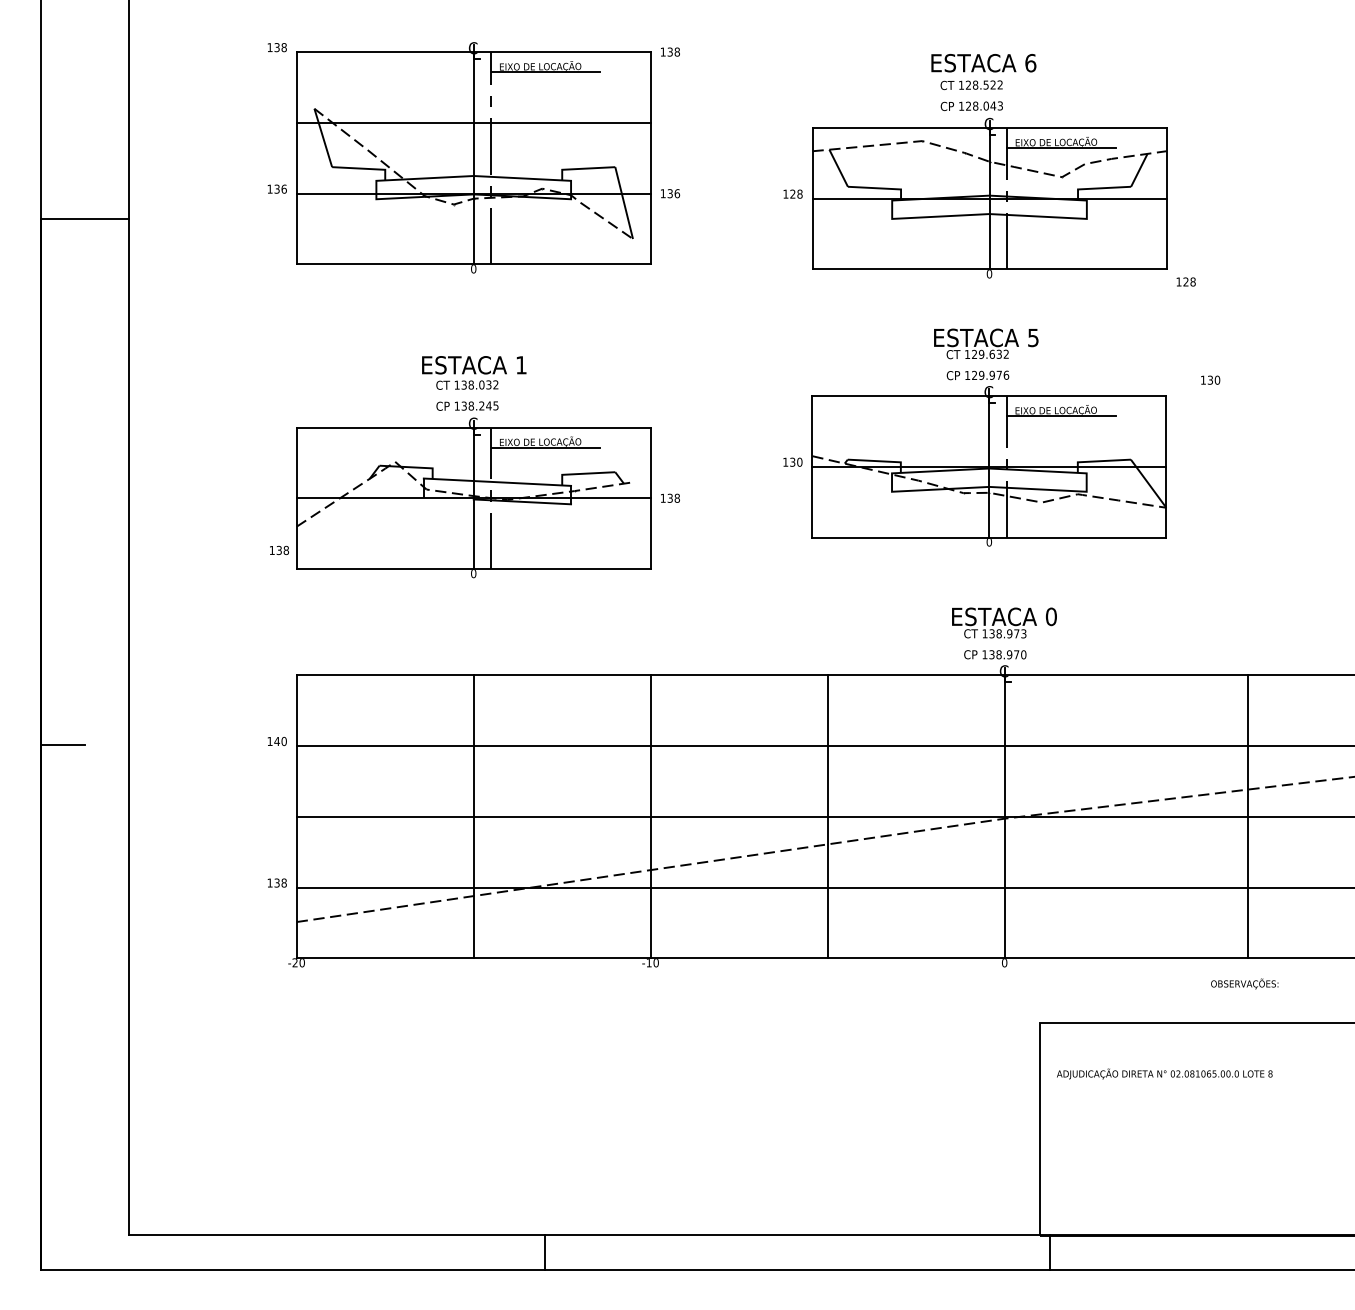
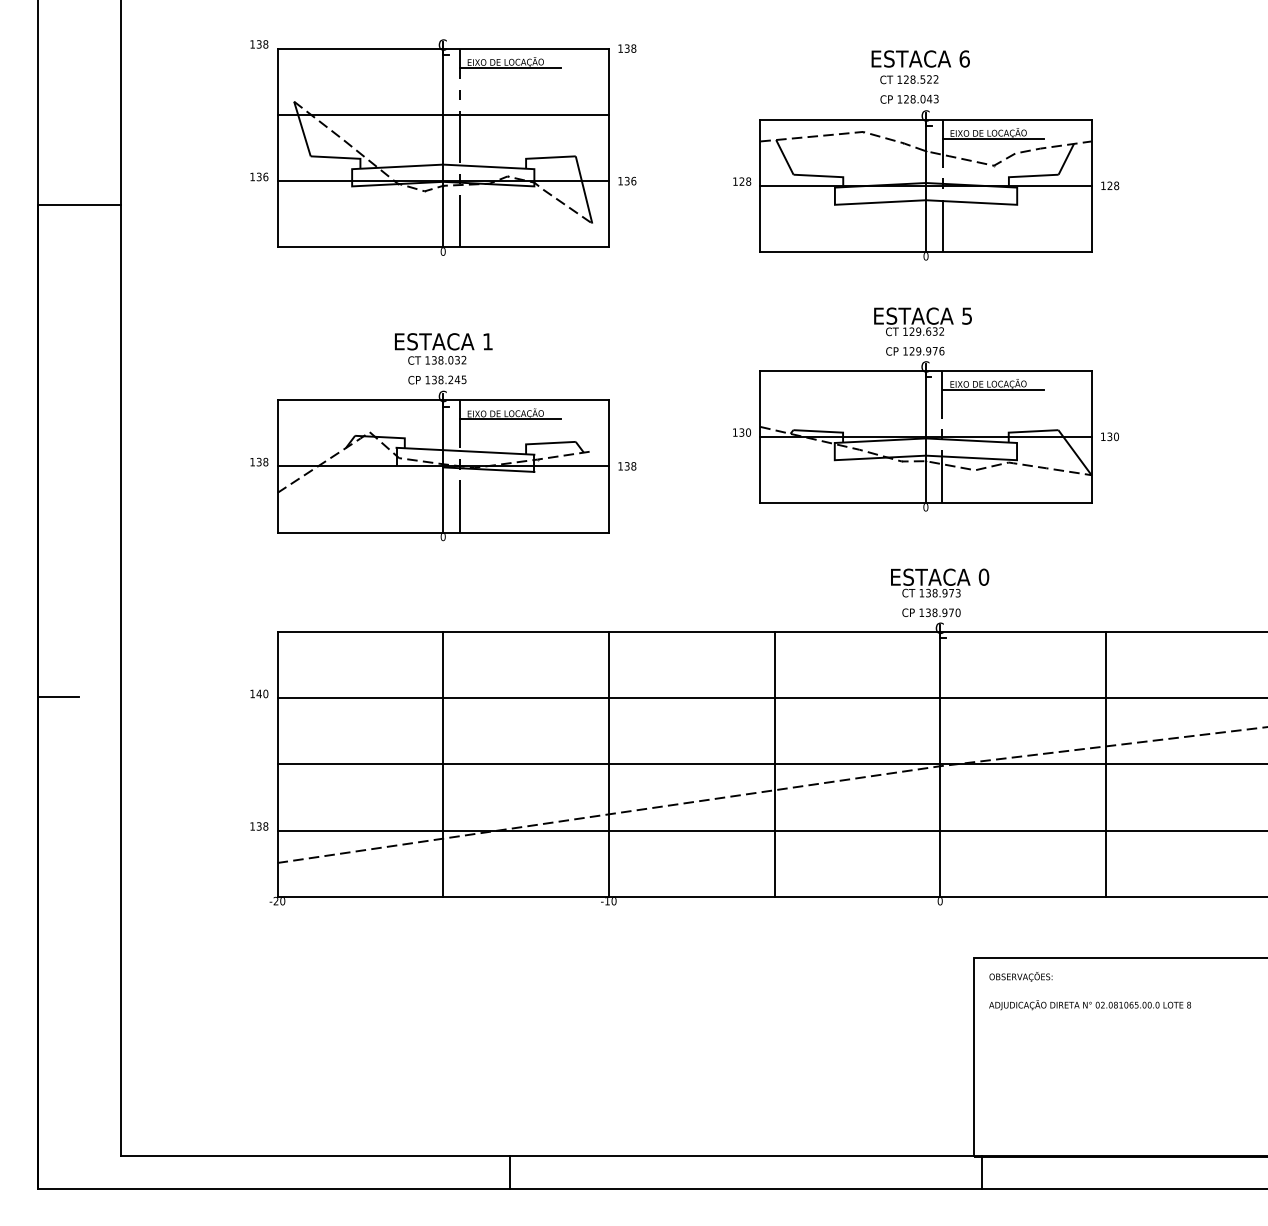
text: (1186, 281) -> (1110, 185), moved
text: (1210, 379) -> (1109, 436), moved
text: (279, 549) -> (259, 461), moved
line: (1247, 815) -> (1105, 763), moved
text: (1244, 983) -> (1020, 976), moved

